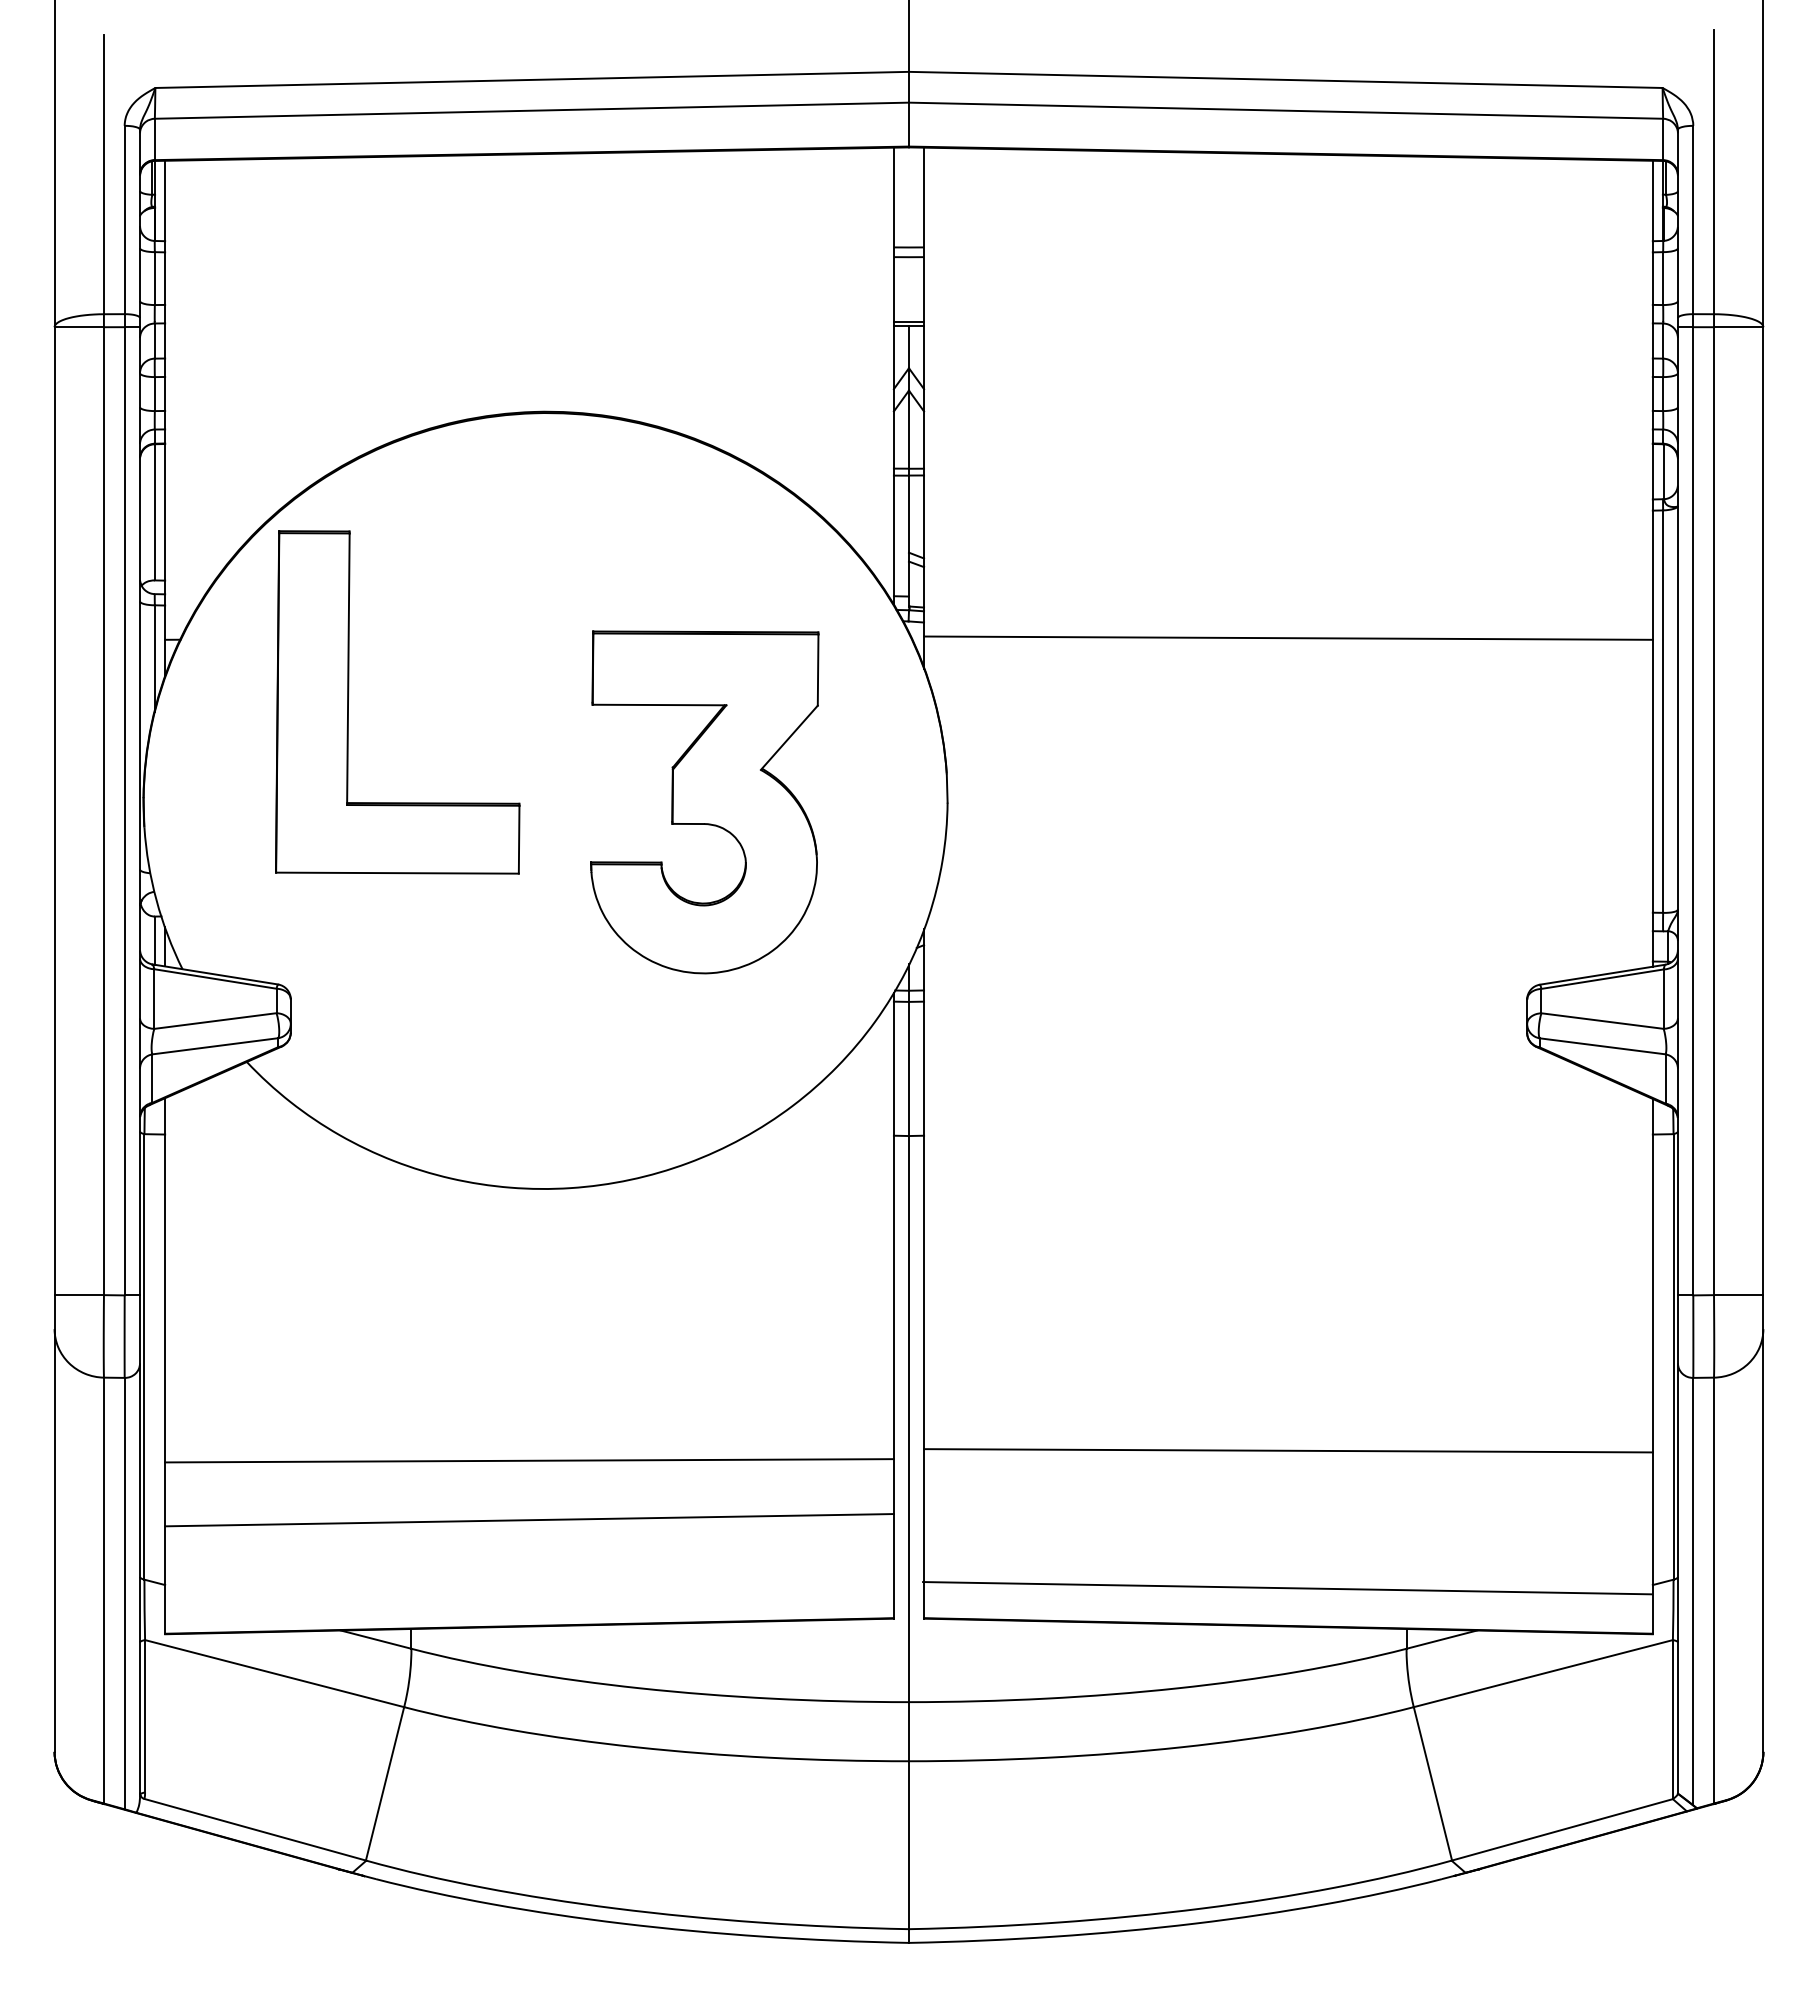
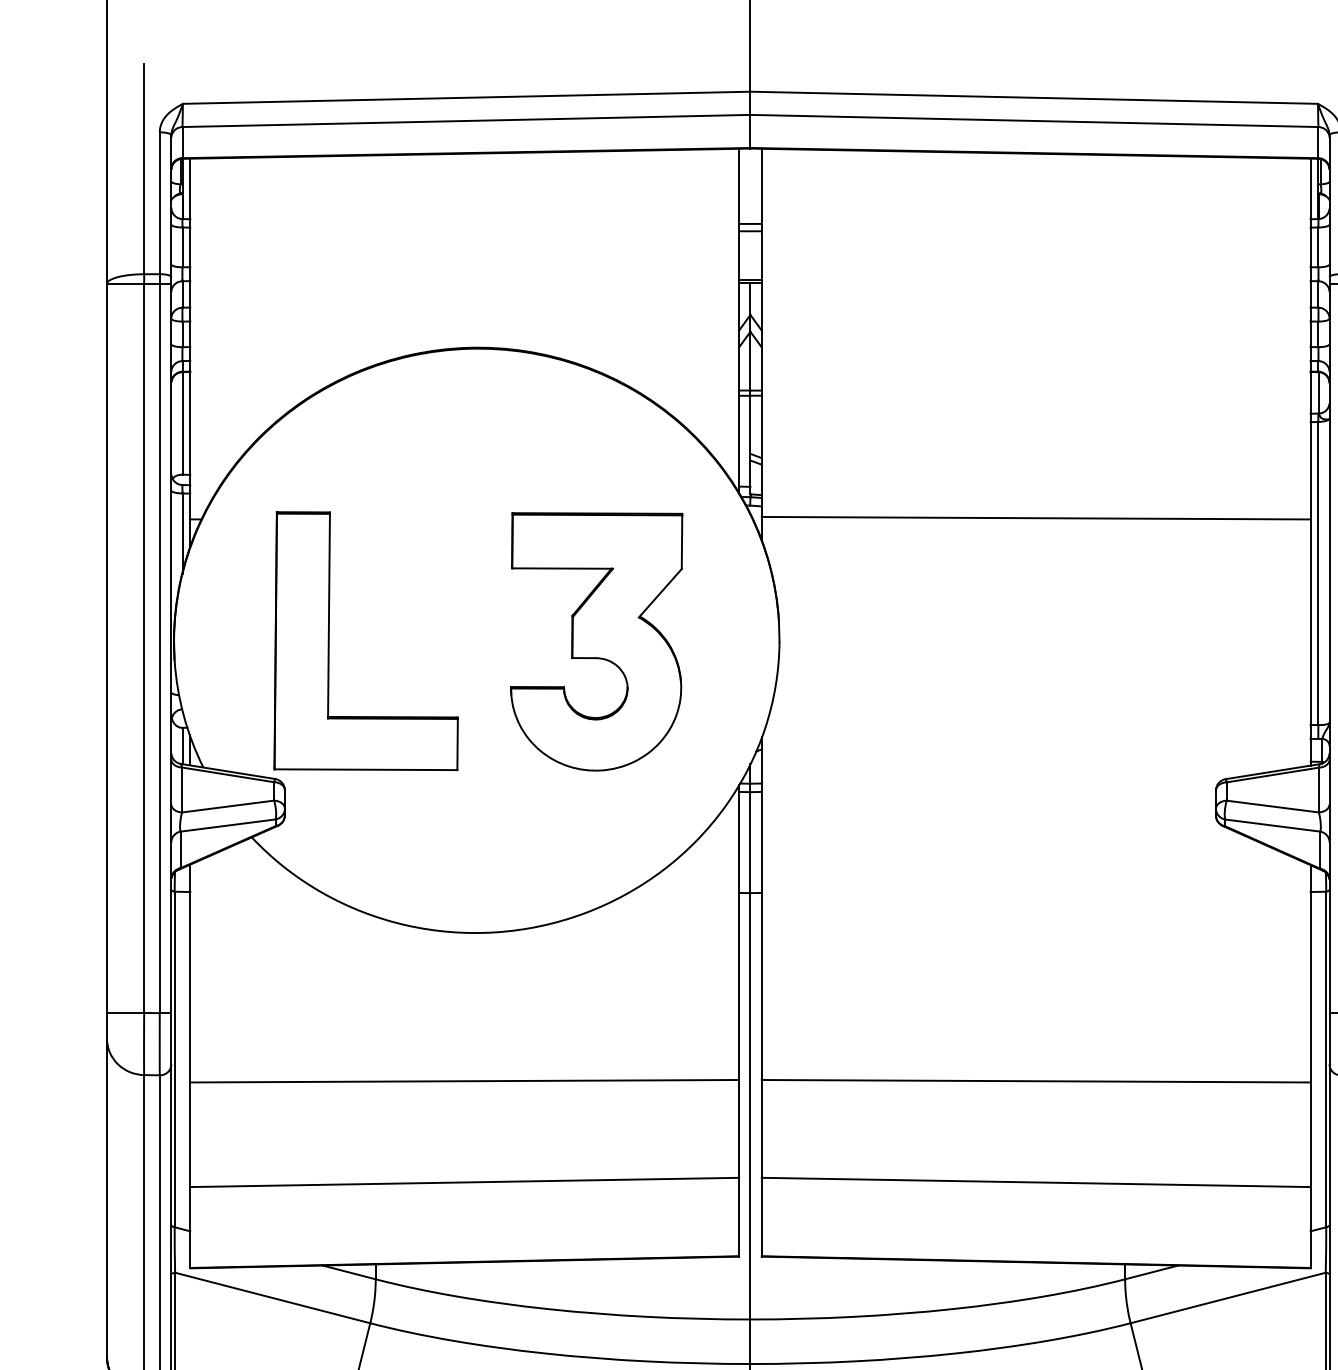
part: (349, 693) -> (329, 634), moved
line: (1288, 1450) -> (1036, 1081), moved
line: (529, 1460) -> (464, 1081), moved
line: (1287, 1588) -> (1036, 1182), moved

